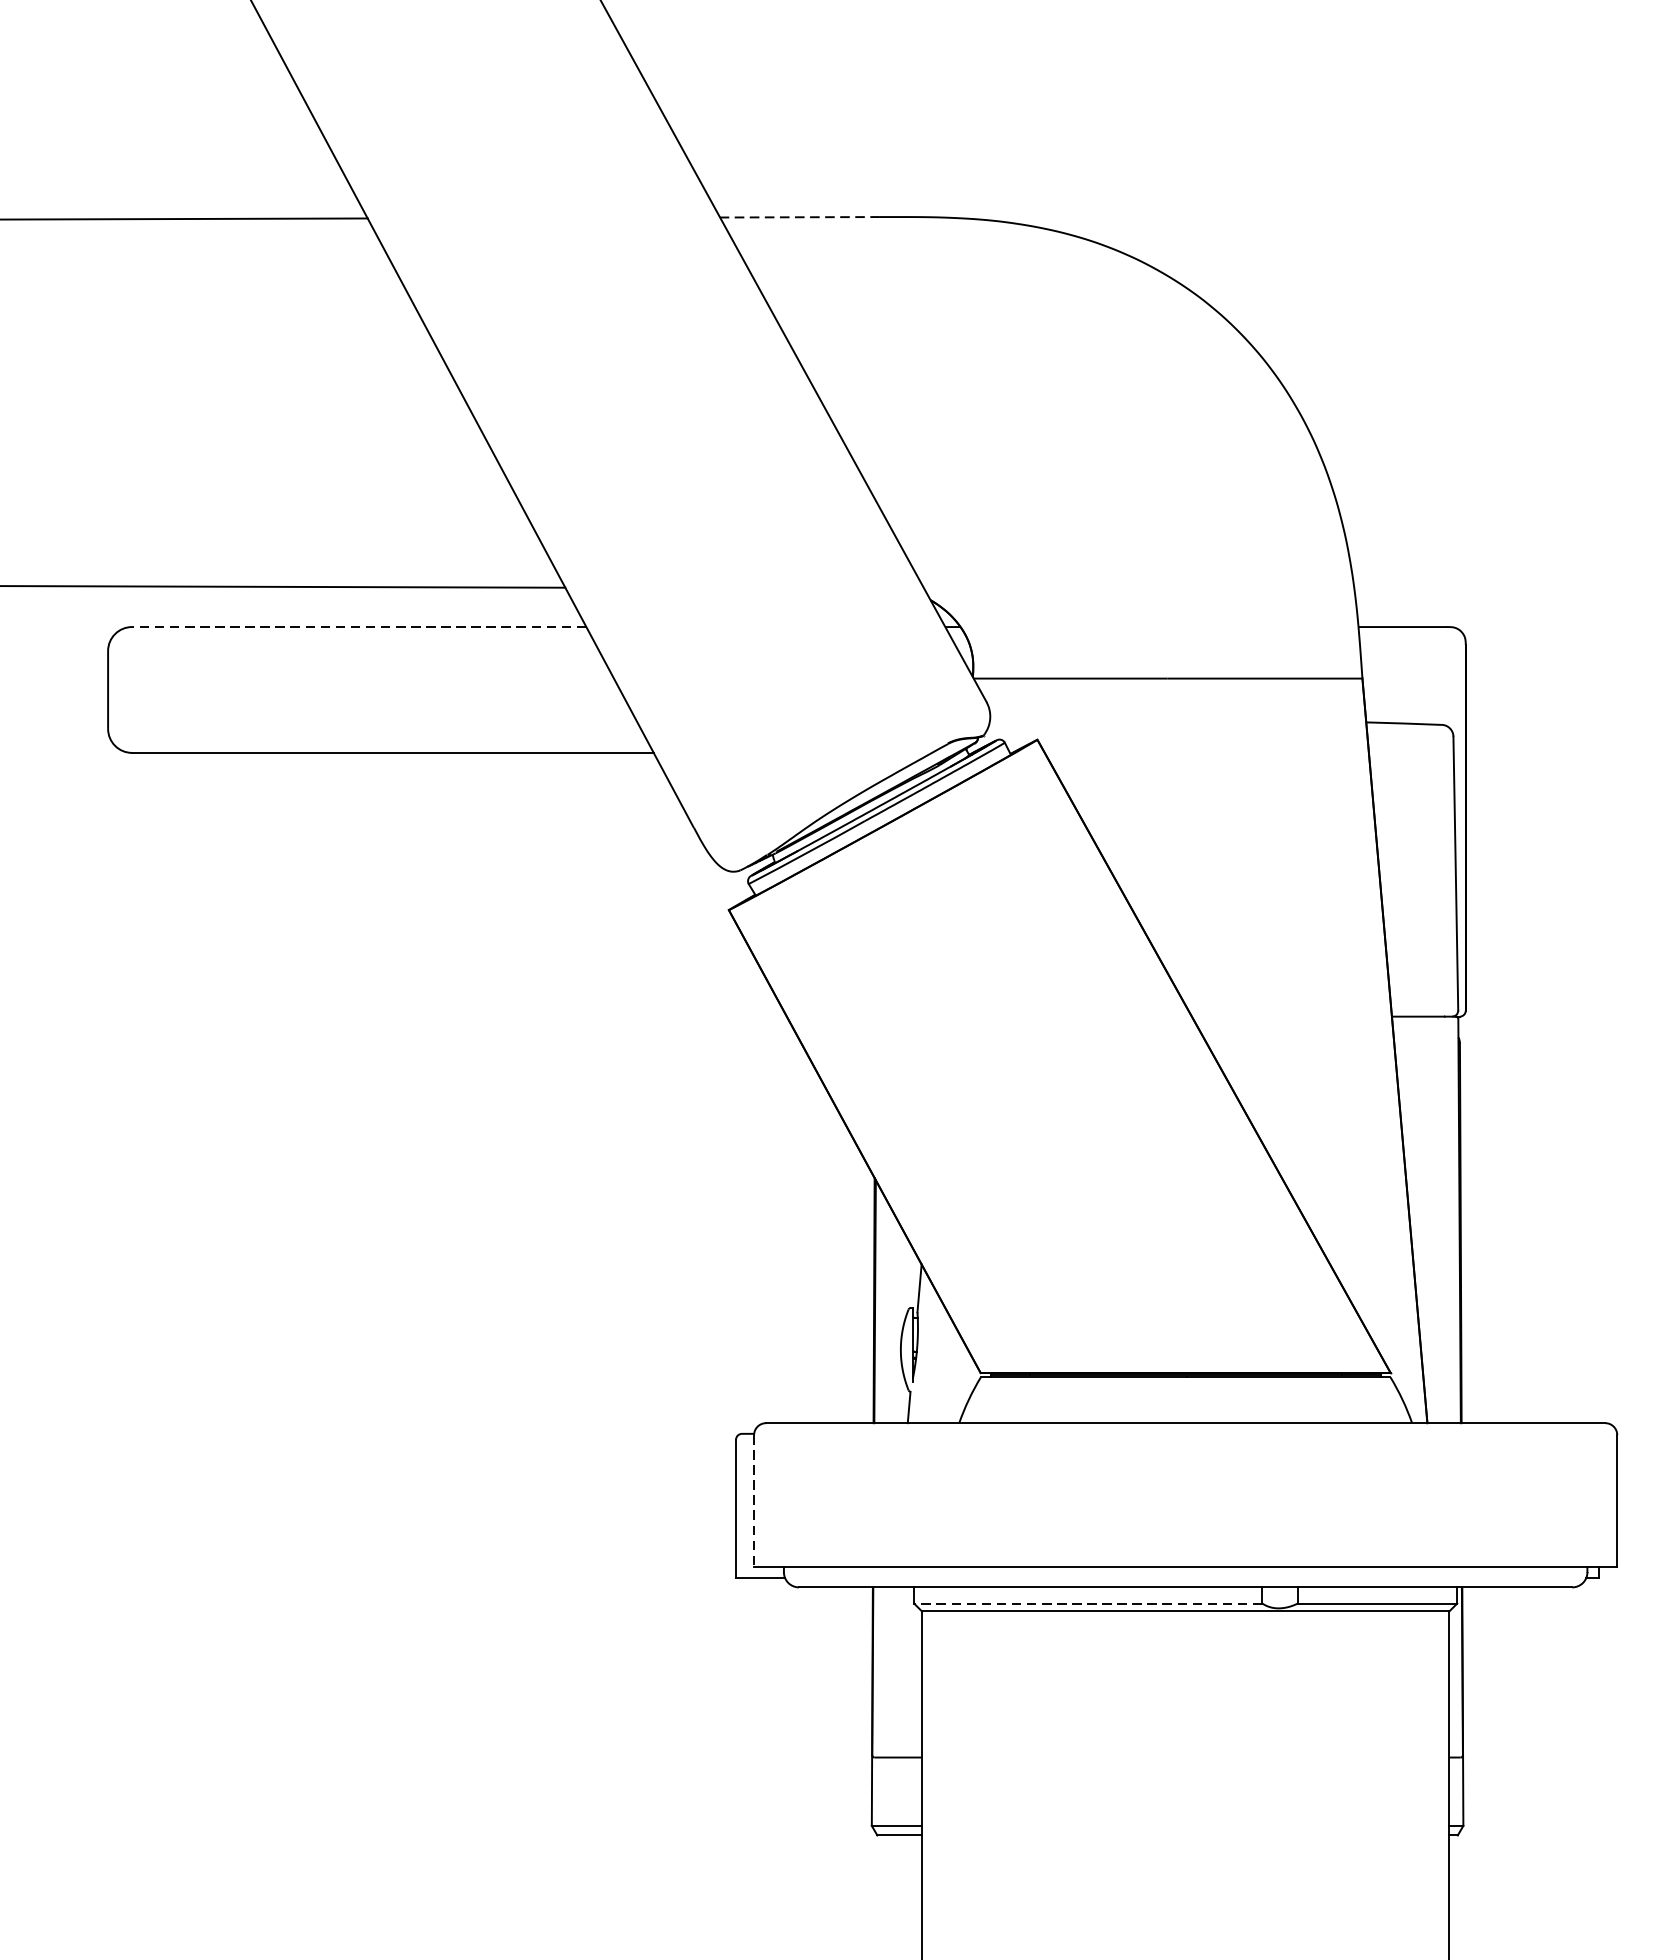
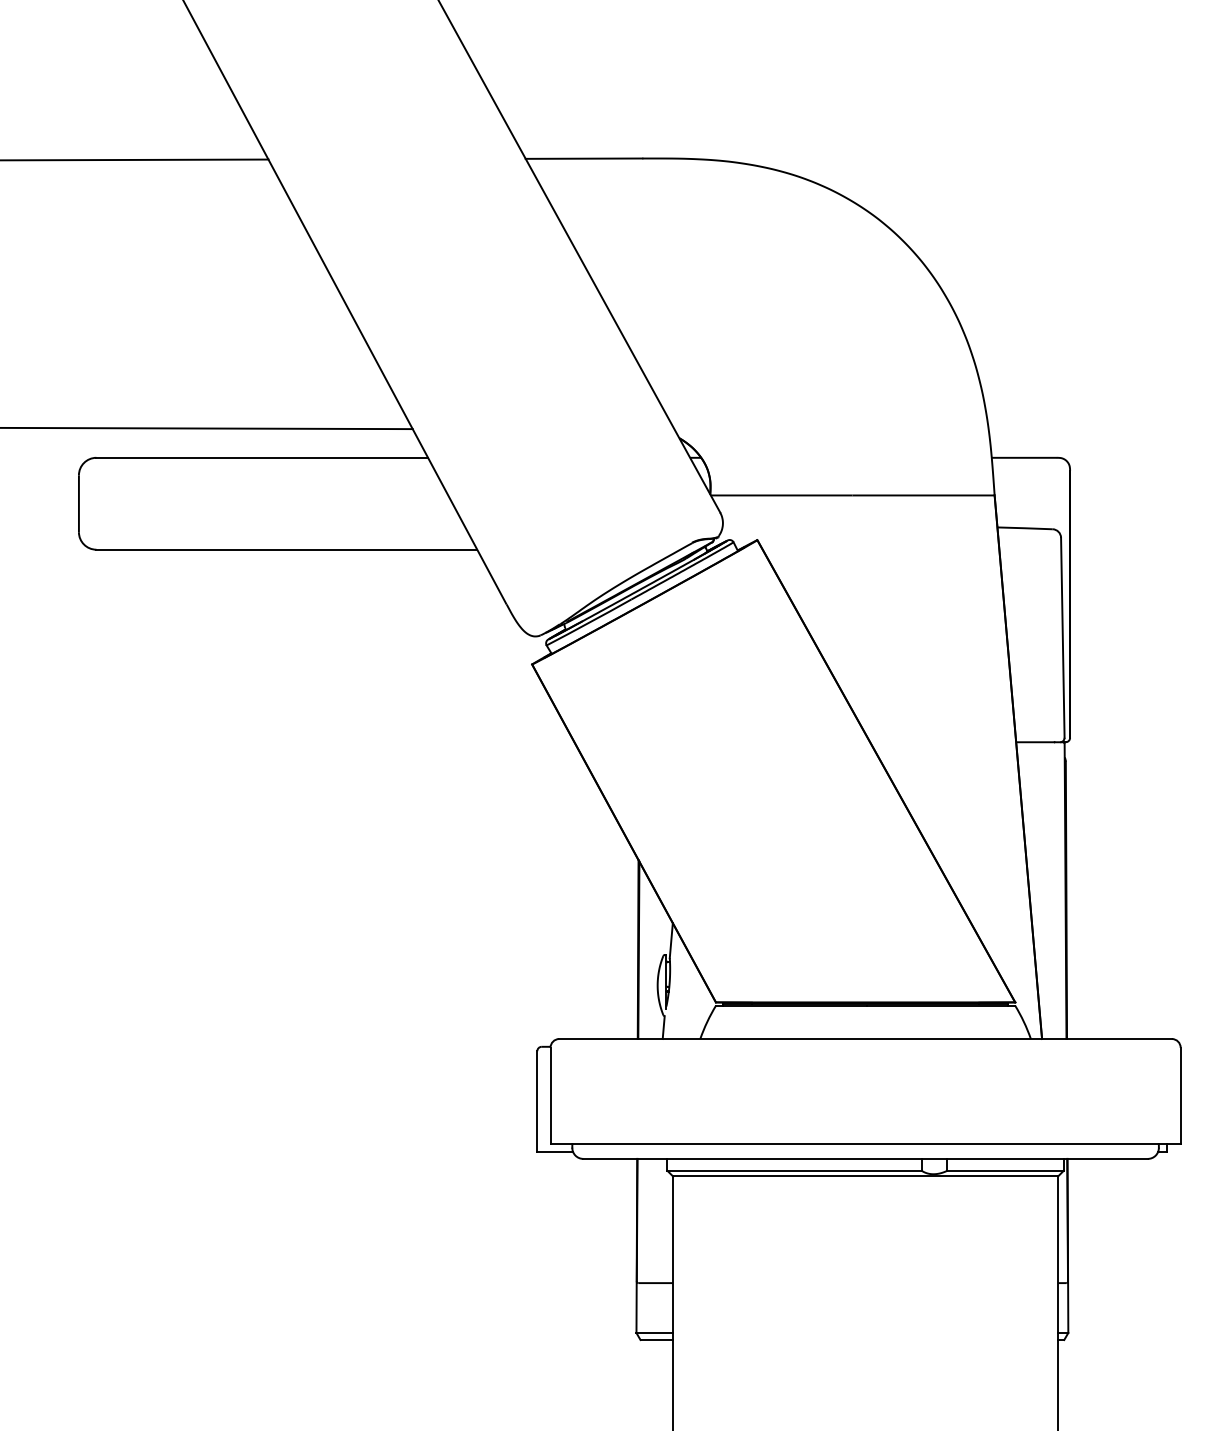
line: (799, 217) -> (583, 158), dashed -> solid
line: (359, 626) -> (262, 457), dashed -> solid
line: (754, 1501) -> (550, 1096), dashed -> solid
line: (1088, 1603) -> (794, 1170), dashed -> solid

